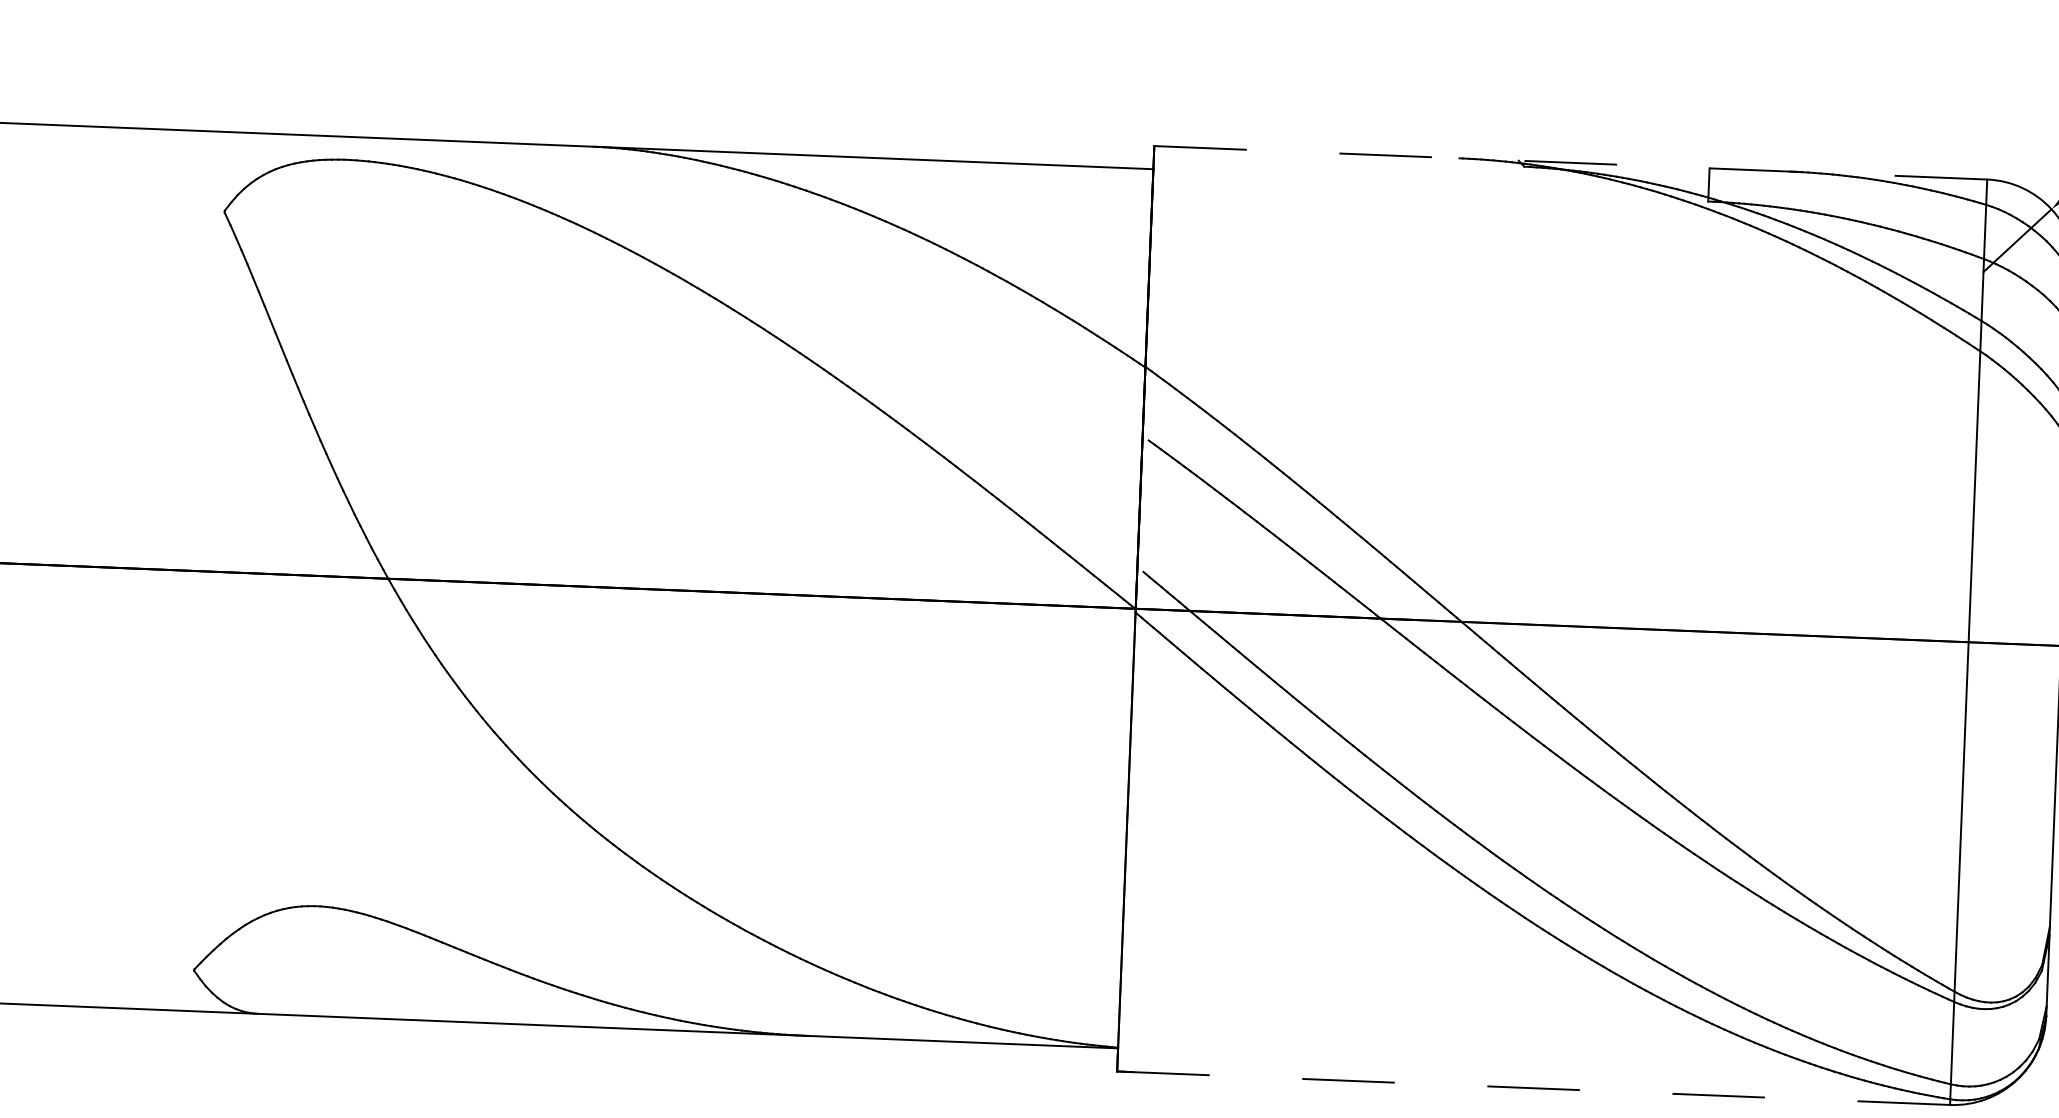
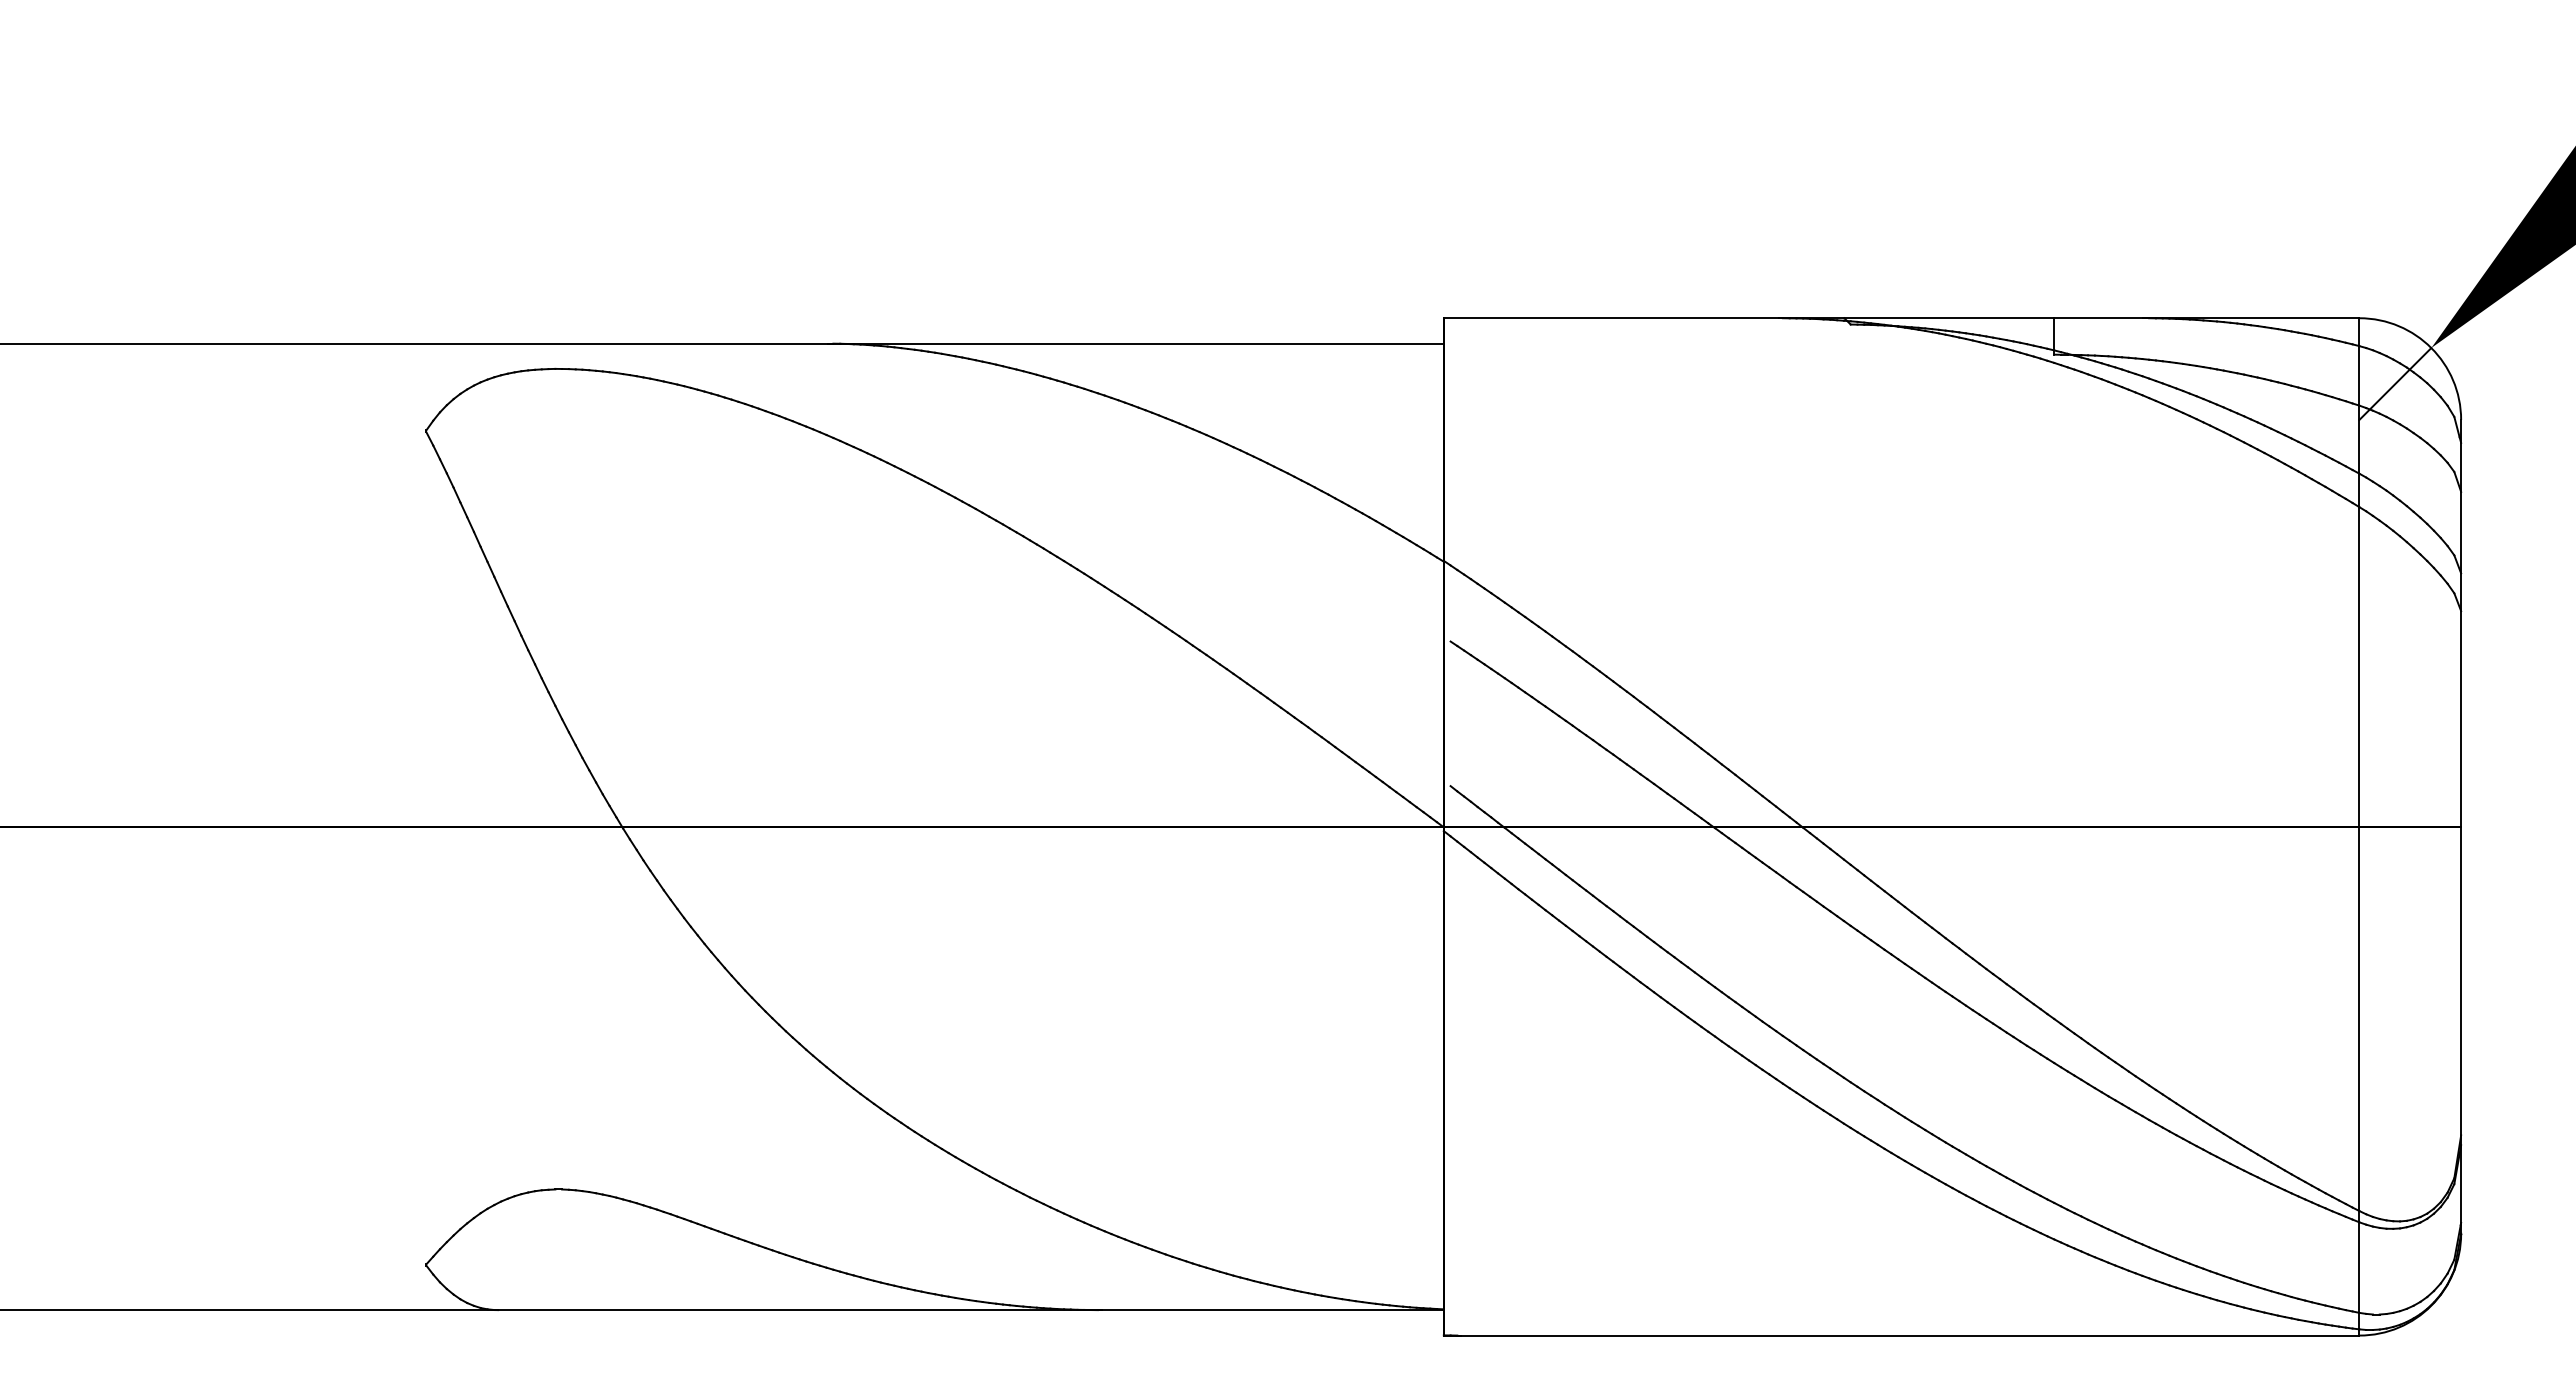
line: (1570, 163) -> (1901, 318), dashed -> solid
line: (1533, 1088) -> (1901, 1335), dashed -> solid

